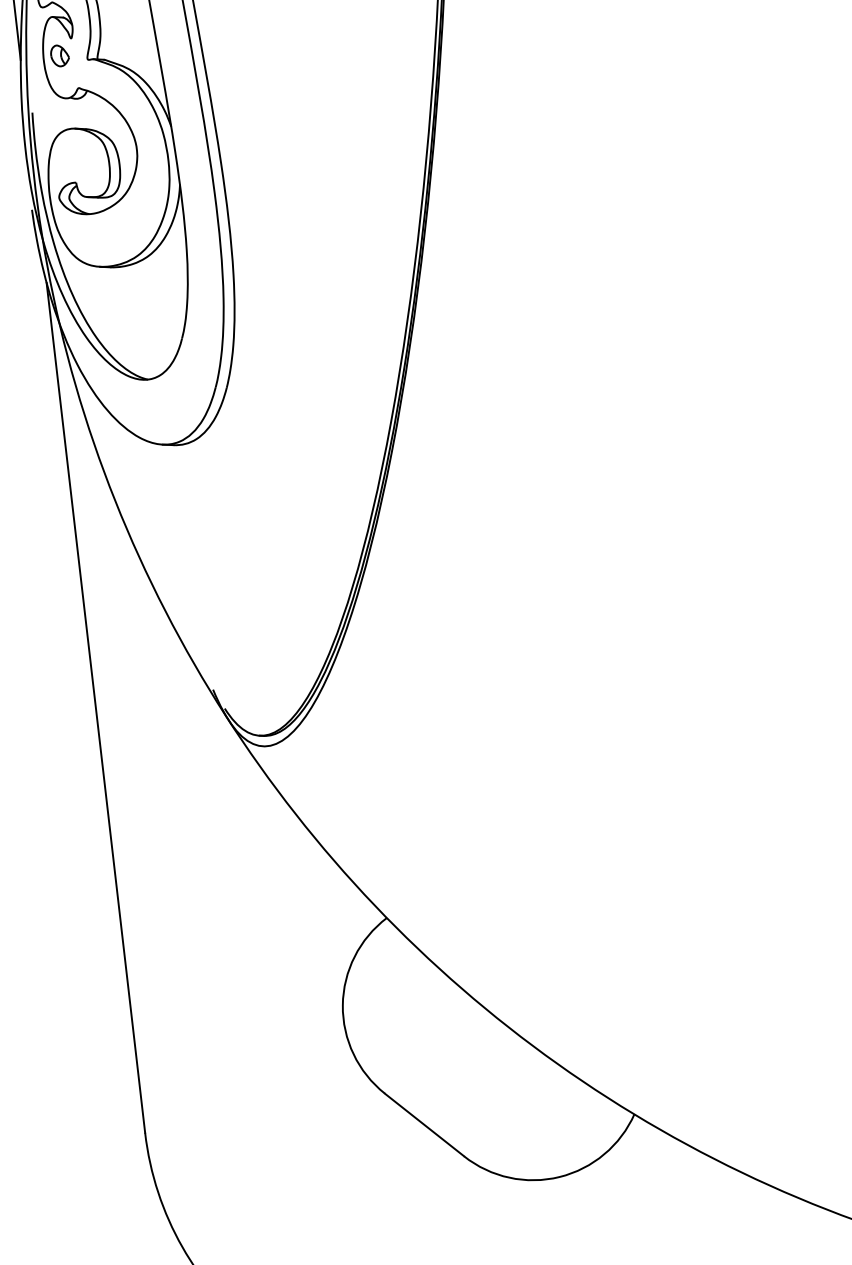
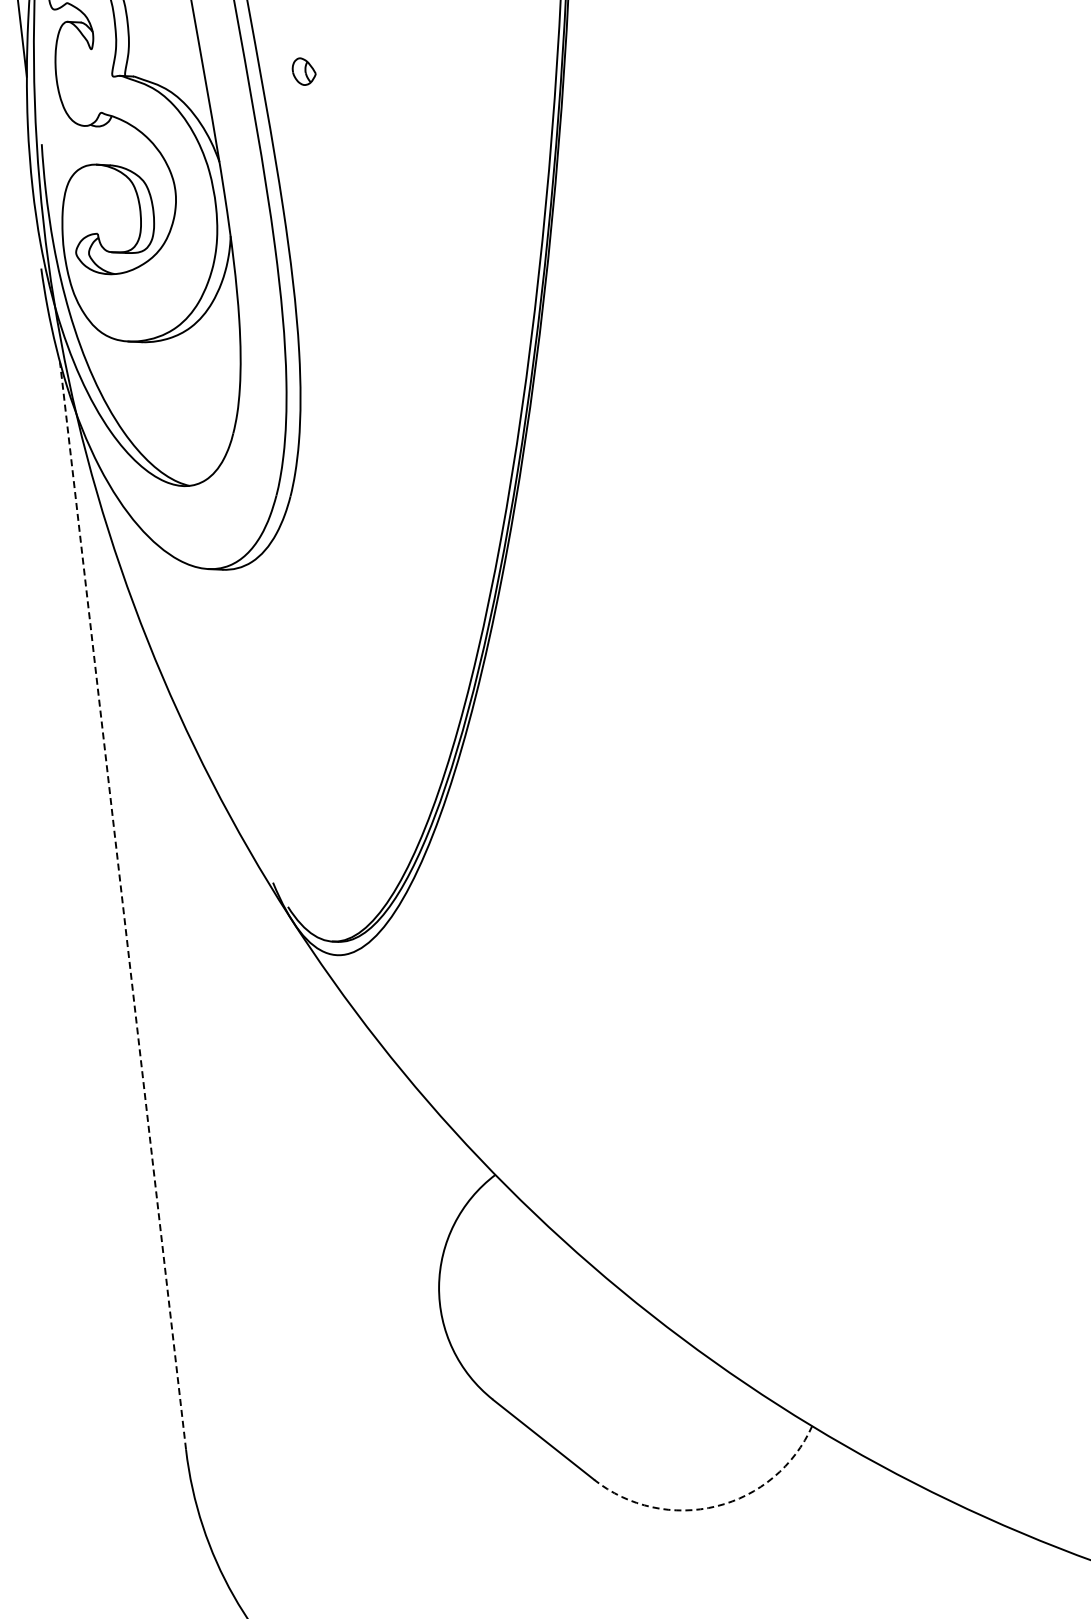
part: (59, 55) -> (303, 71), moved
line: (95, 707) -> (122, 905), solid -> dashed
arc: (559, 1177) -> (716, 1506), solid -> dashed

